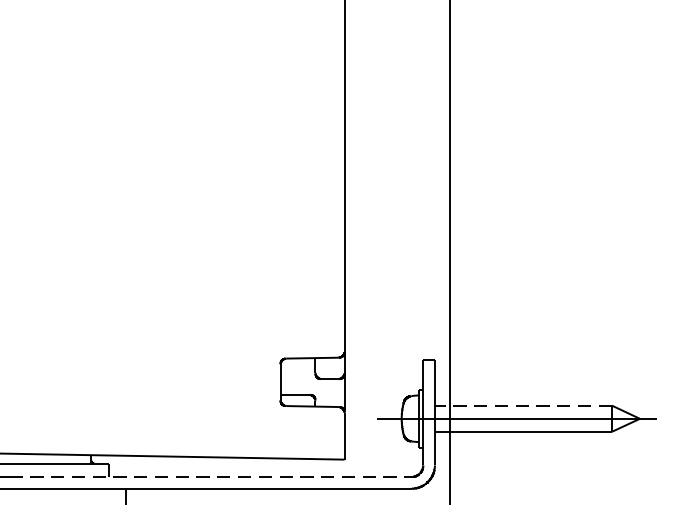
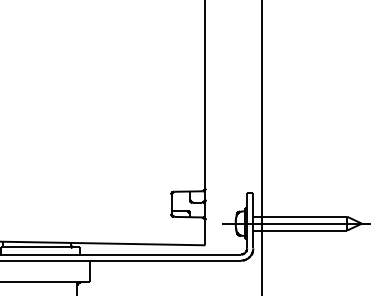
line: (524, 405) -> (300, 216), dashed -> solid
line: (210, 476) -> (134, 254), dashed -> solid

